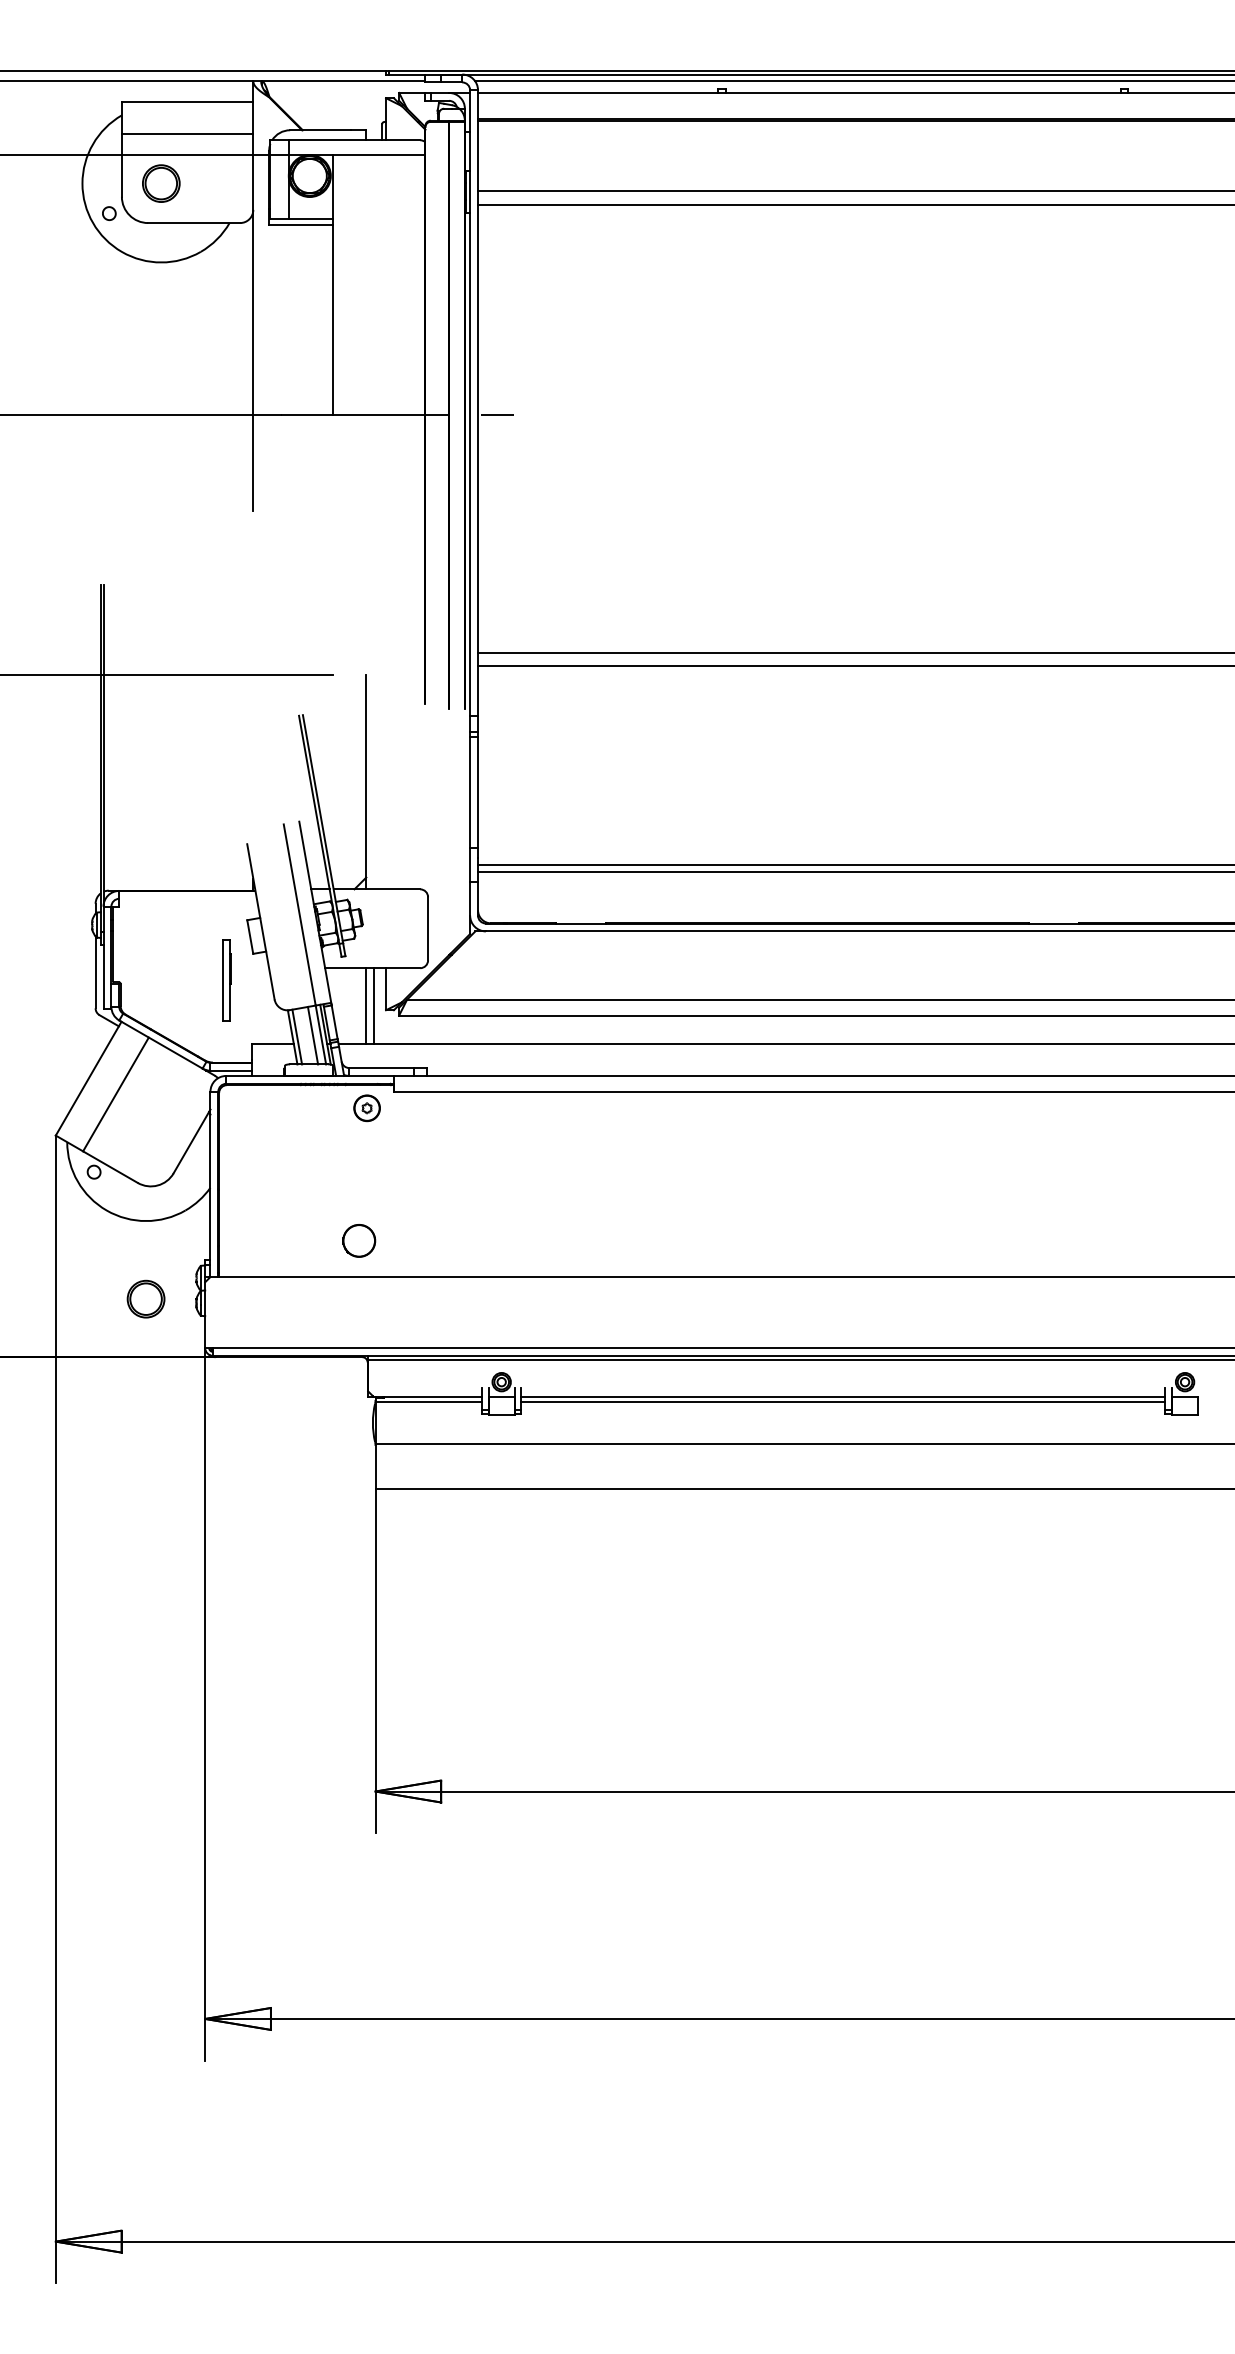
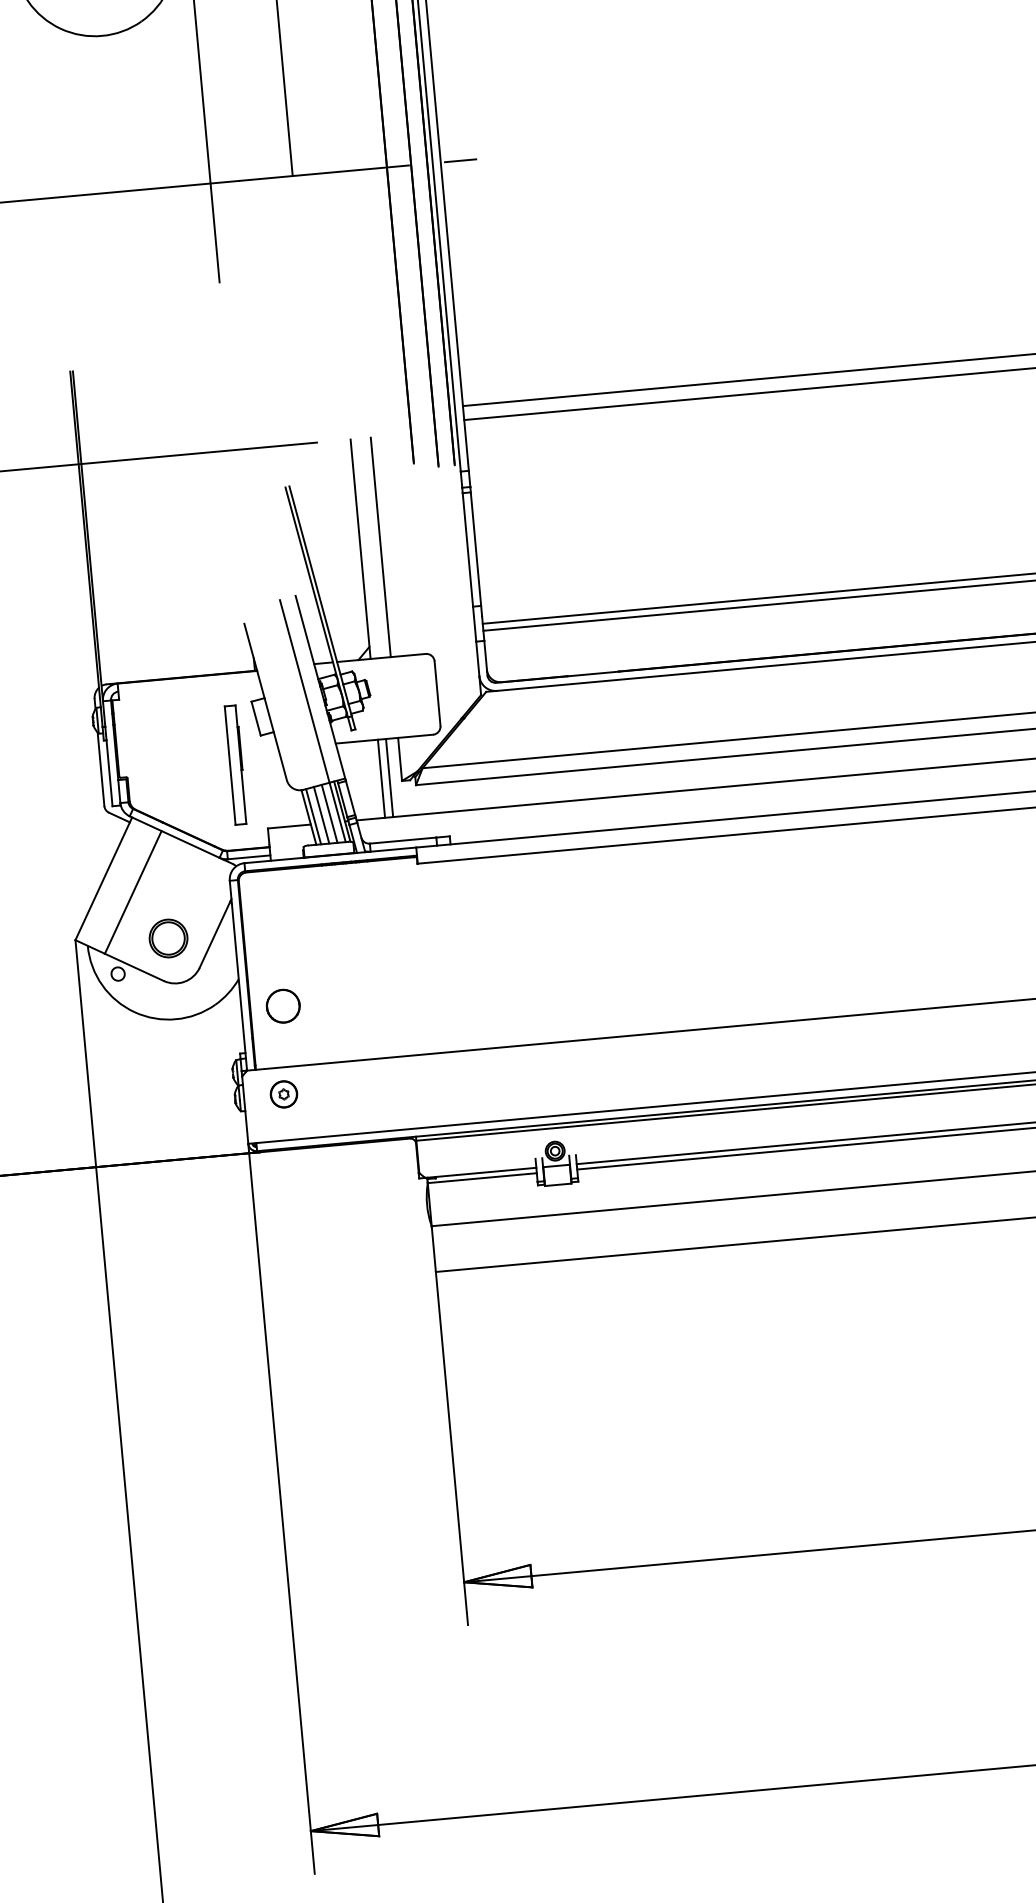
line: (386, 782) -> (381, 547), added
part: (226, 979) -> (235, 764), size x1.43
line: (305, 1036) -> (322, 815), added
part: (366, 1108) -> (283, 1094), moved
circle: (359, 1240) -> (283, 1005), moved
part: (145, 1298) -> (167, 937), moved

